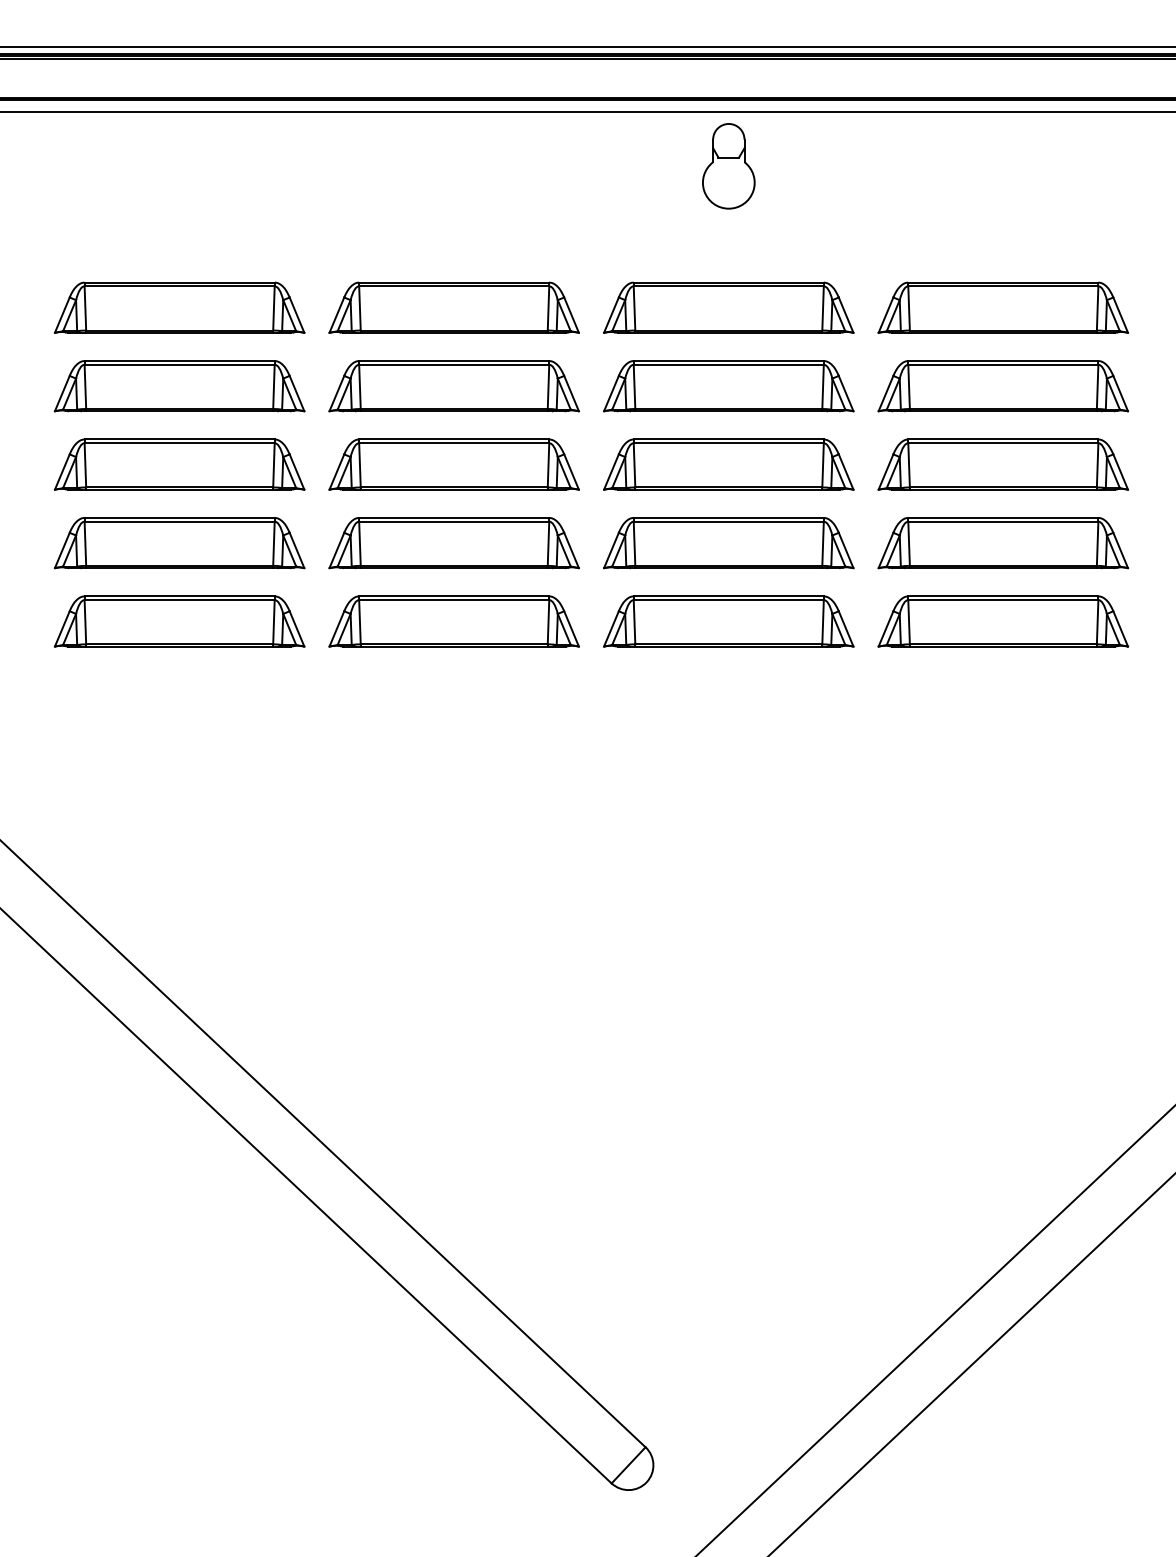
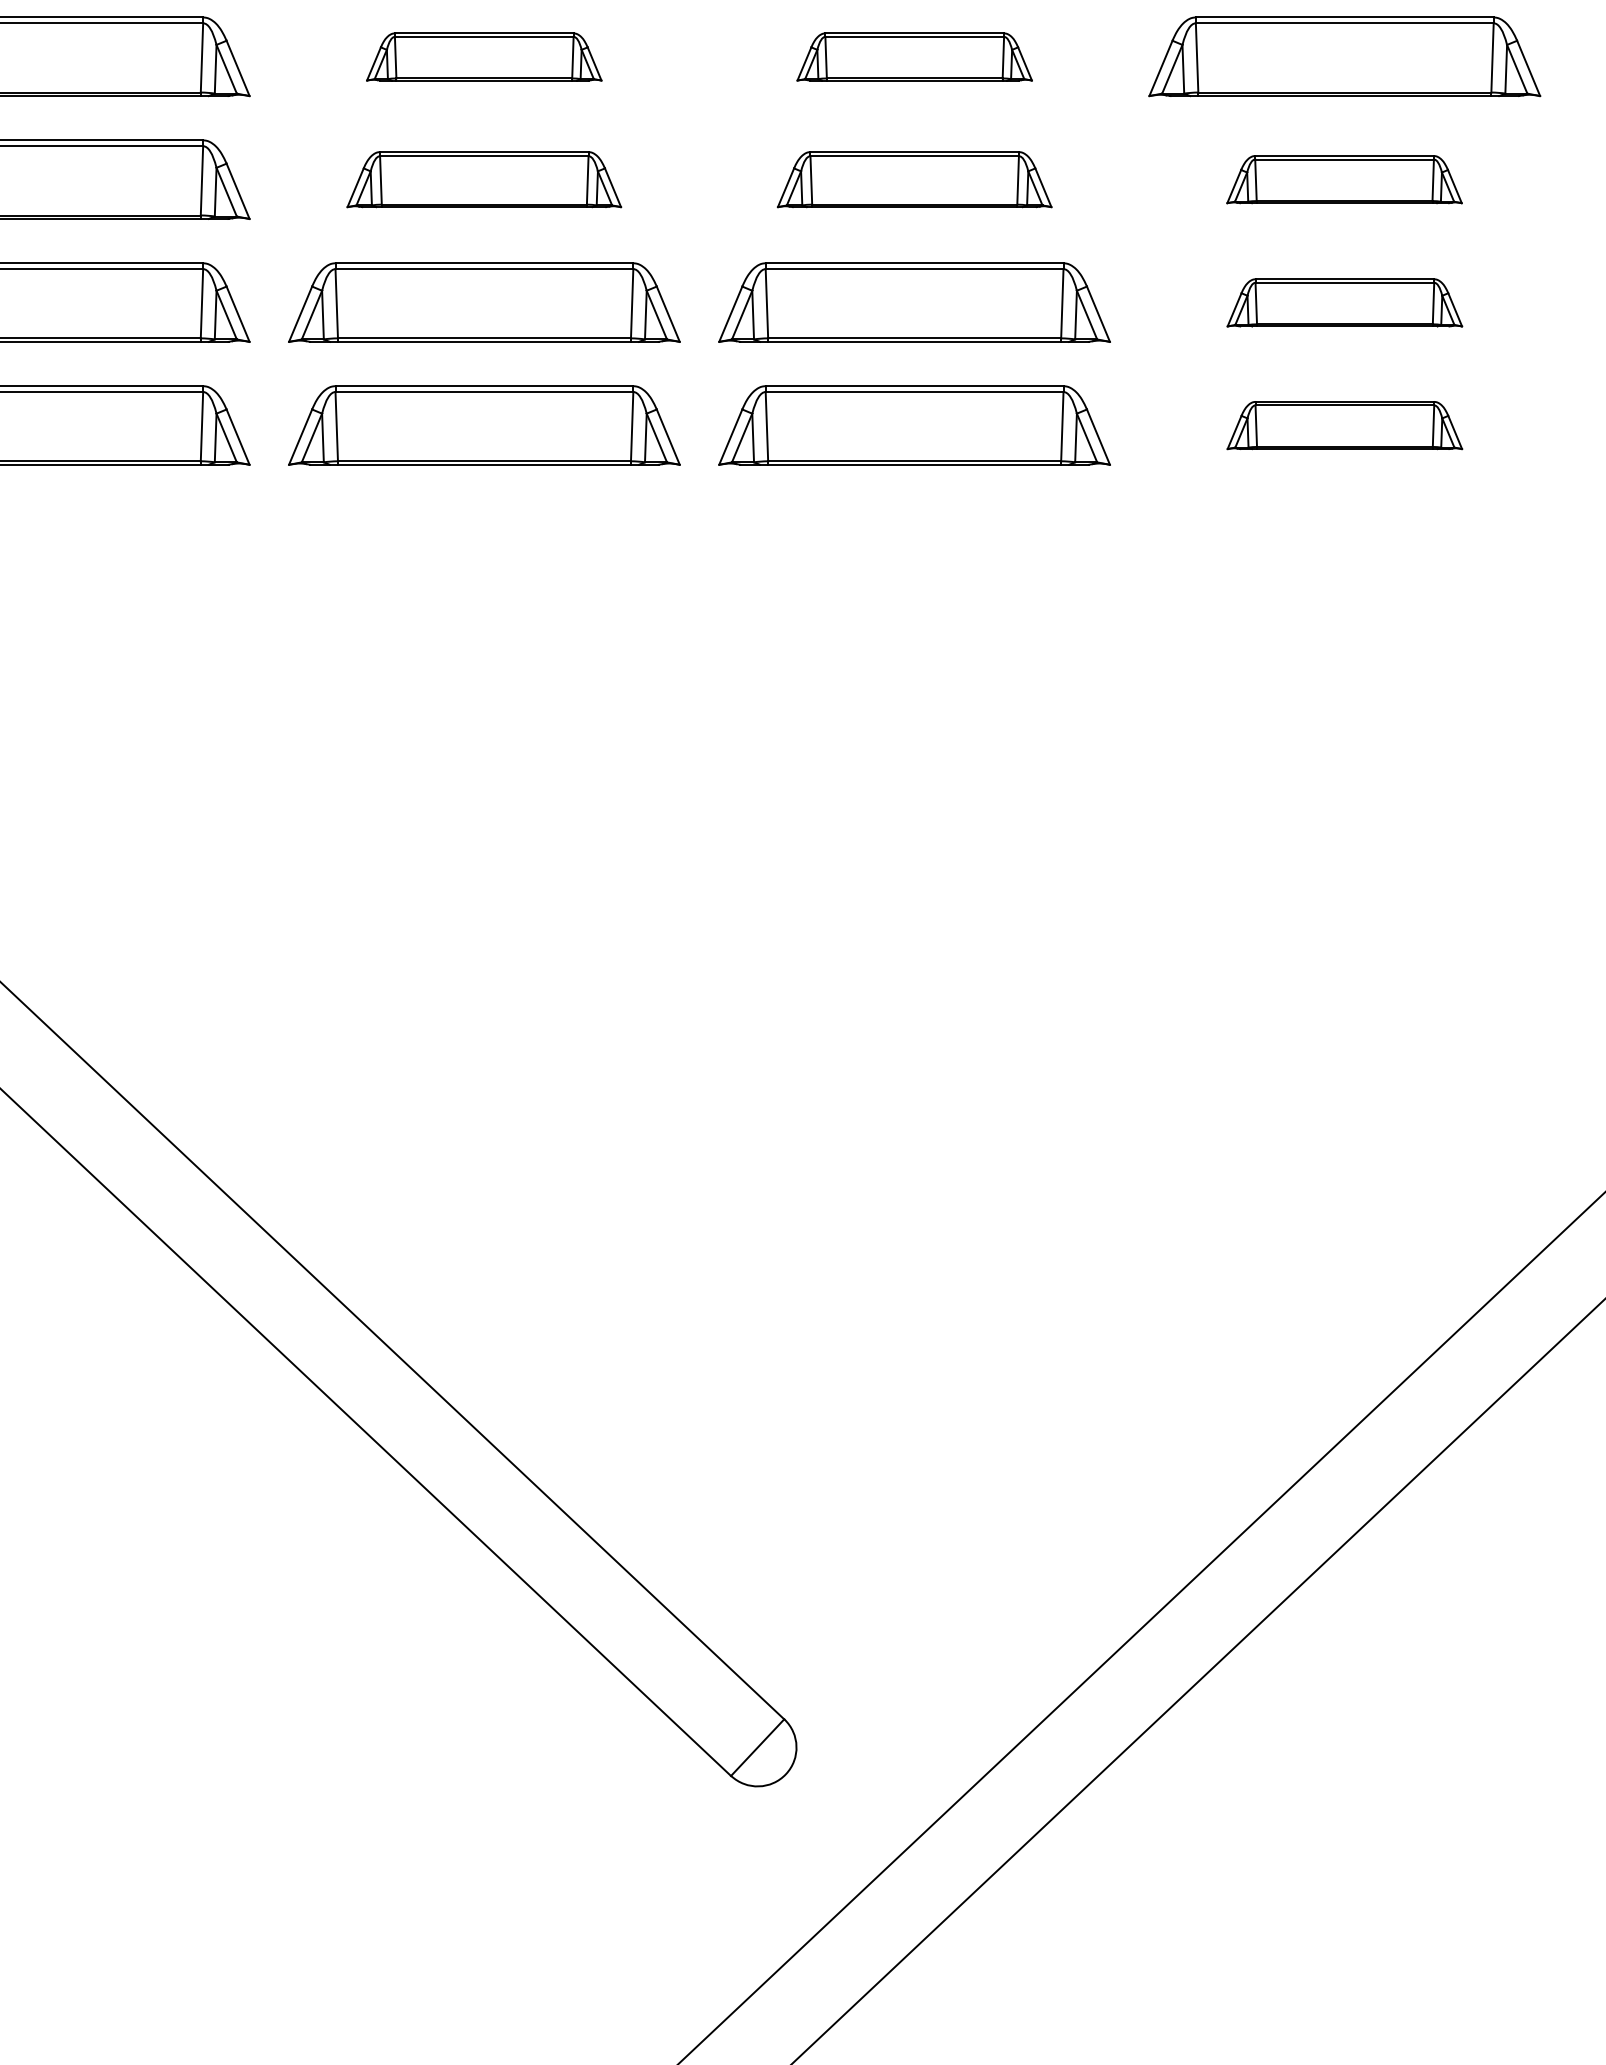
part: (453, 386) -> (483, 57), size x0.6
part: (728, 386) -> (914, 57), size x0.6
part: (453, 464) -> (483, 179), size x0.7
part: (728, 464) -> (914, 179), size x0.7
part: (1002, 464) -> (1343, 179), size x0.6
part: (1003, 543) -> (1345, 303), size x0.6
part: (1003, 621) -> (1345, 425), size x0.6

